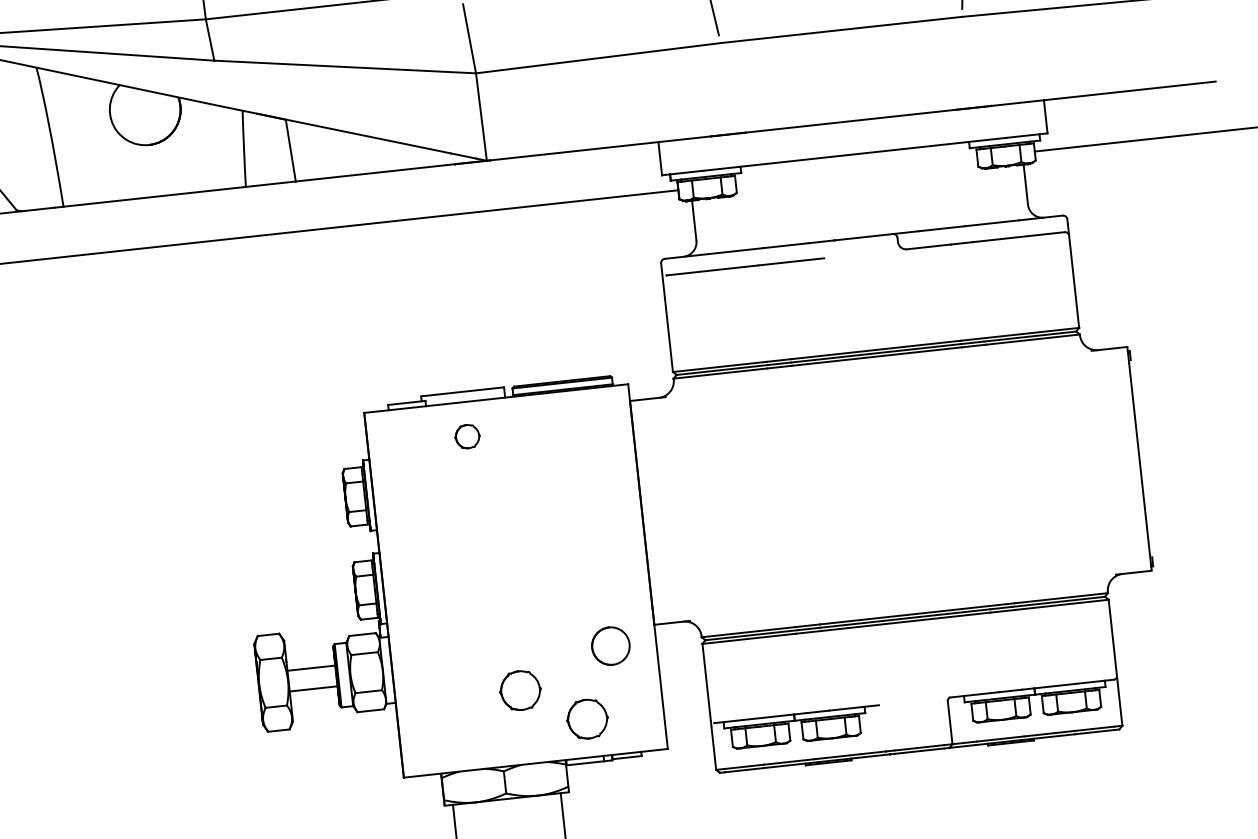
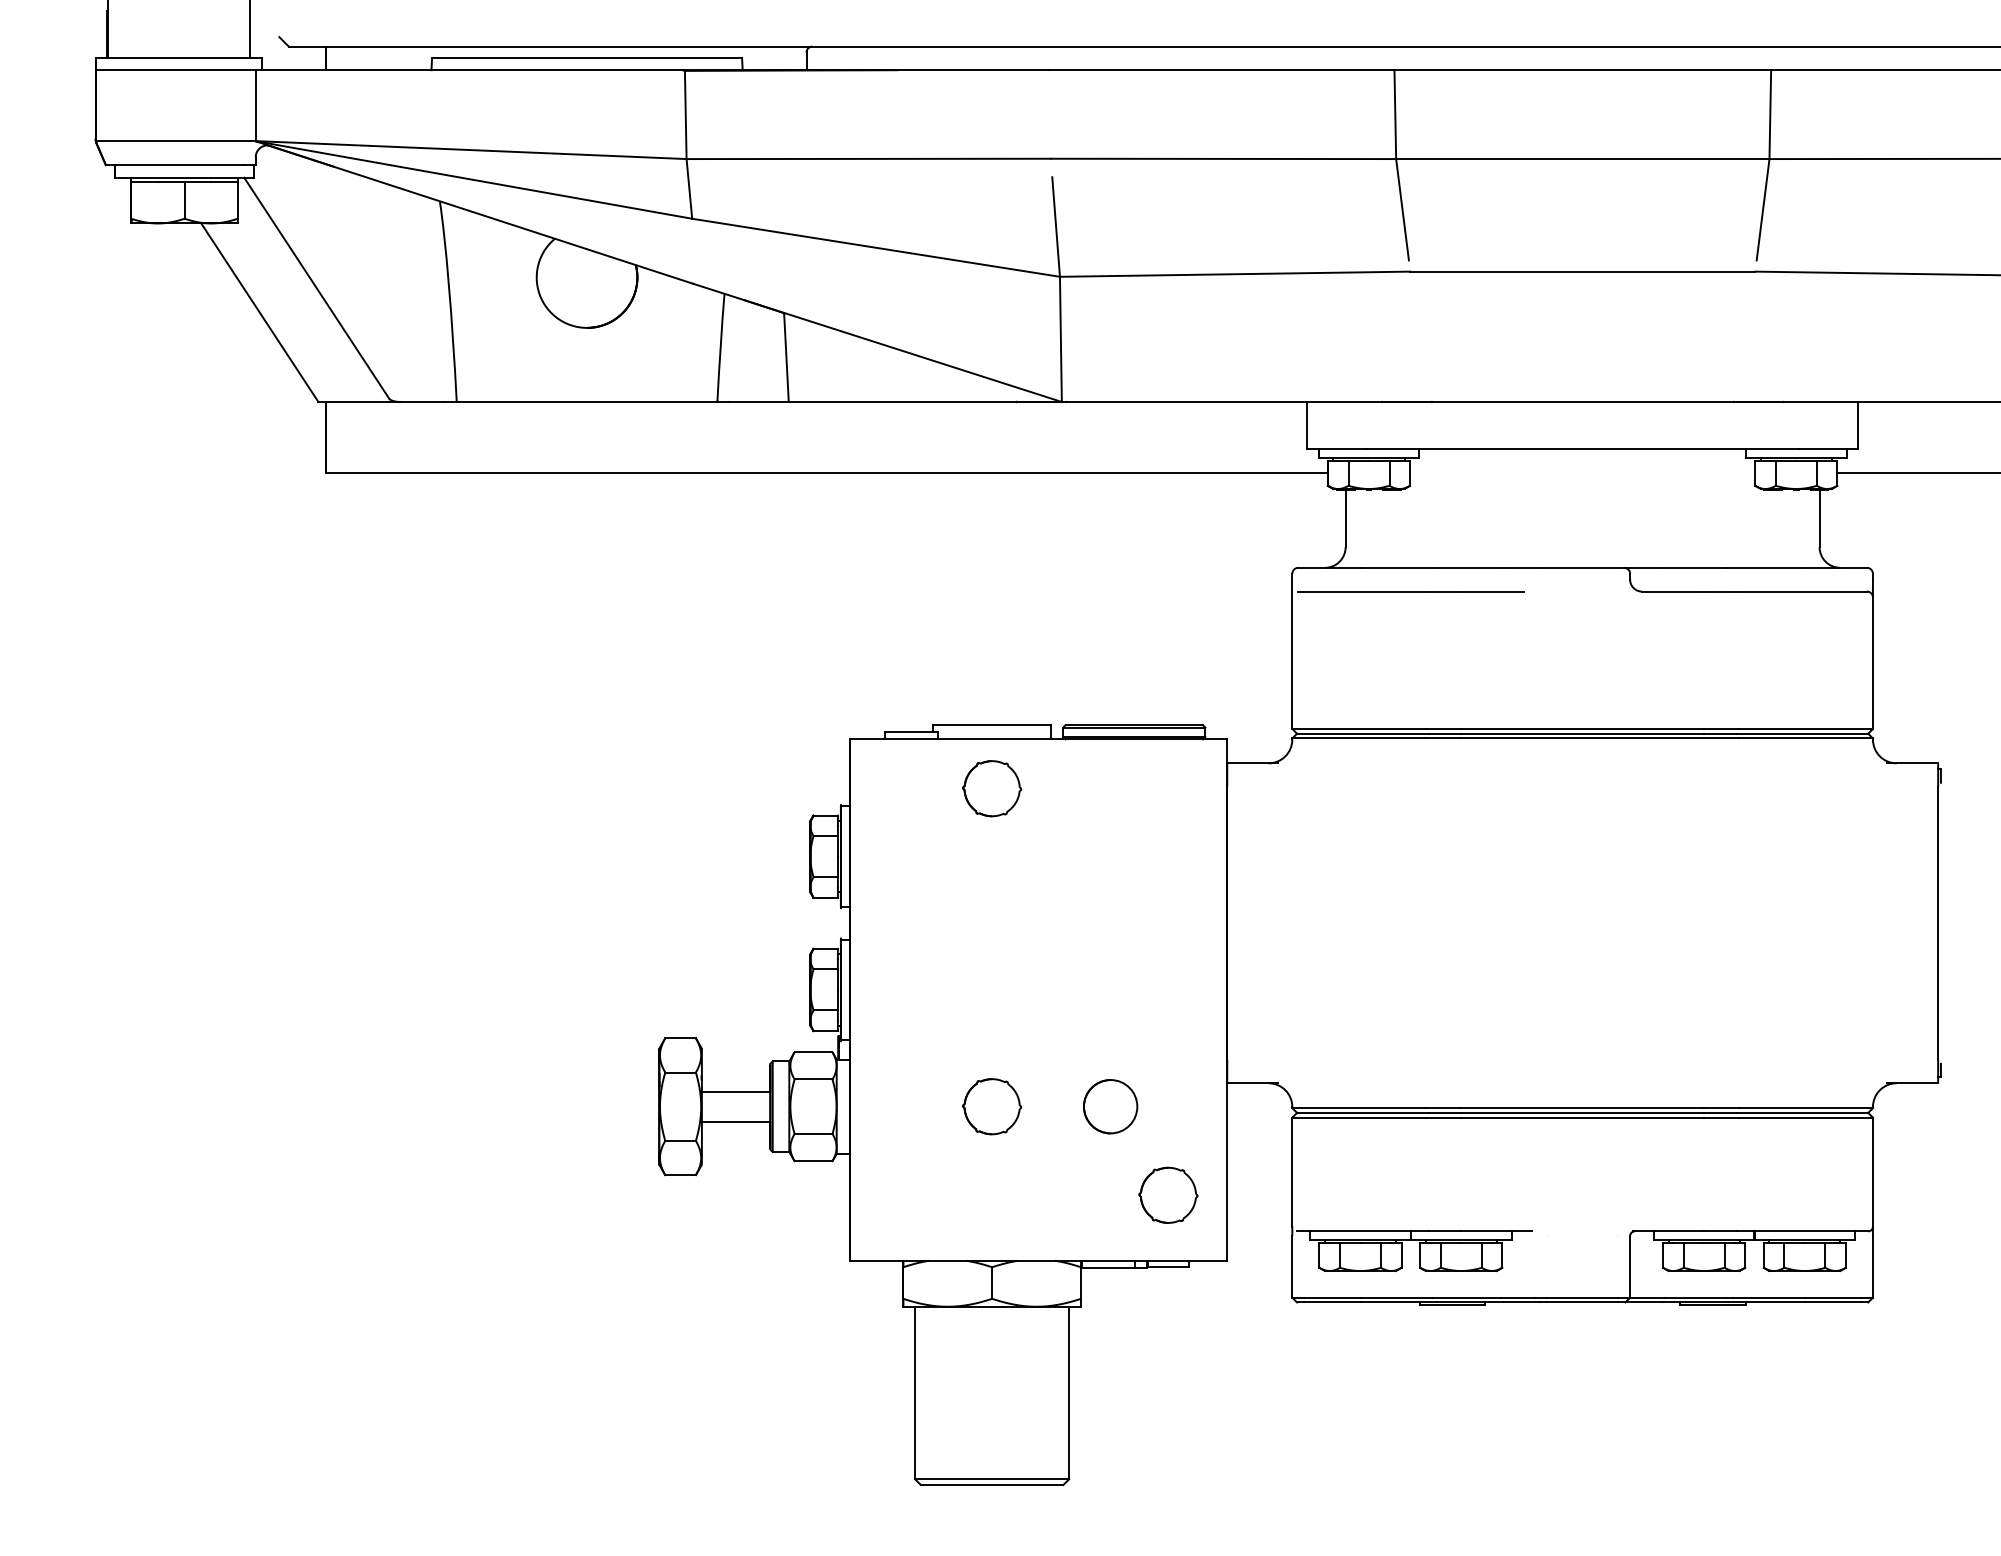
part: (467, 436) -> (992, 788), size x1.67
circle: (610, 645) -> (1110, 1106), moved
part: (520, 690) -> (992, 1106), moved
part: (587, 718) -> (1168, 1194), moved

